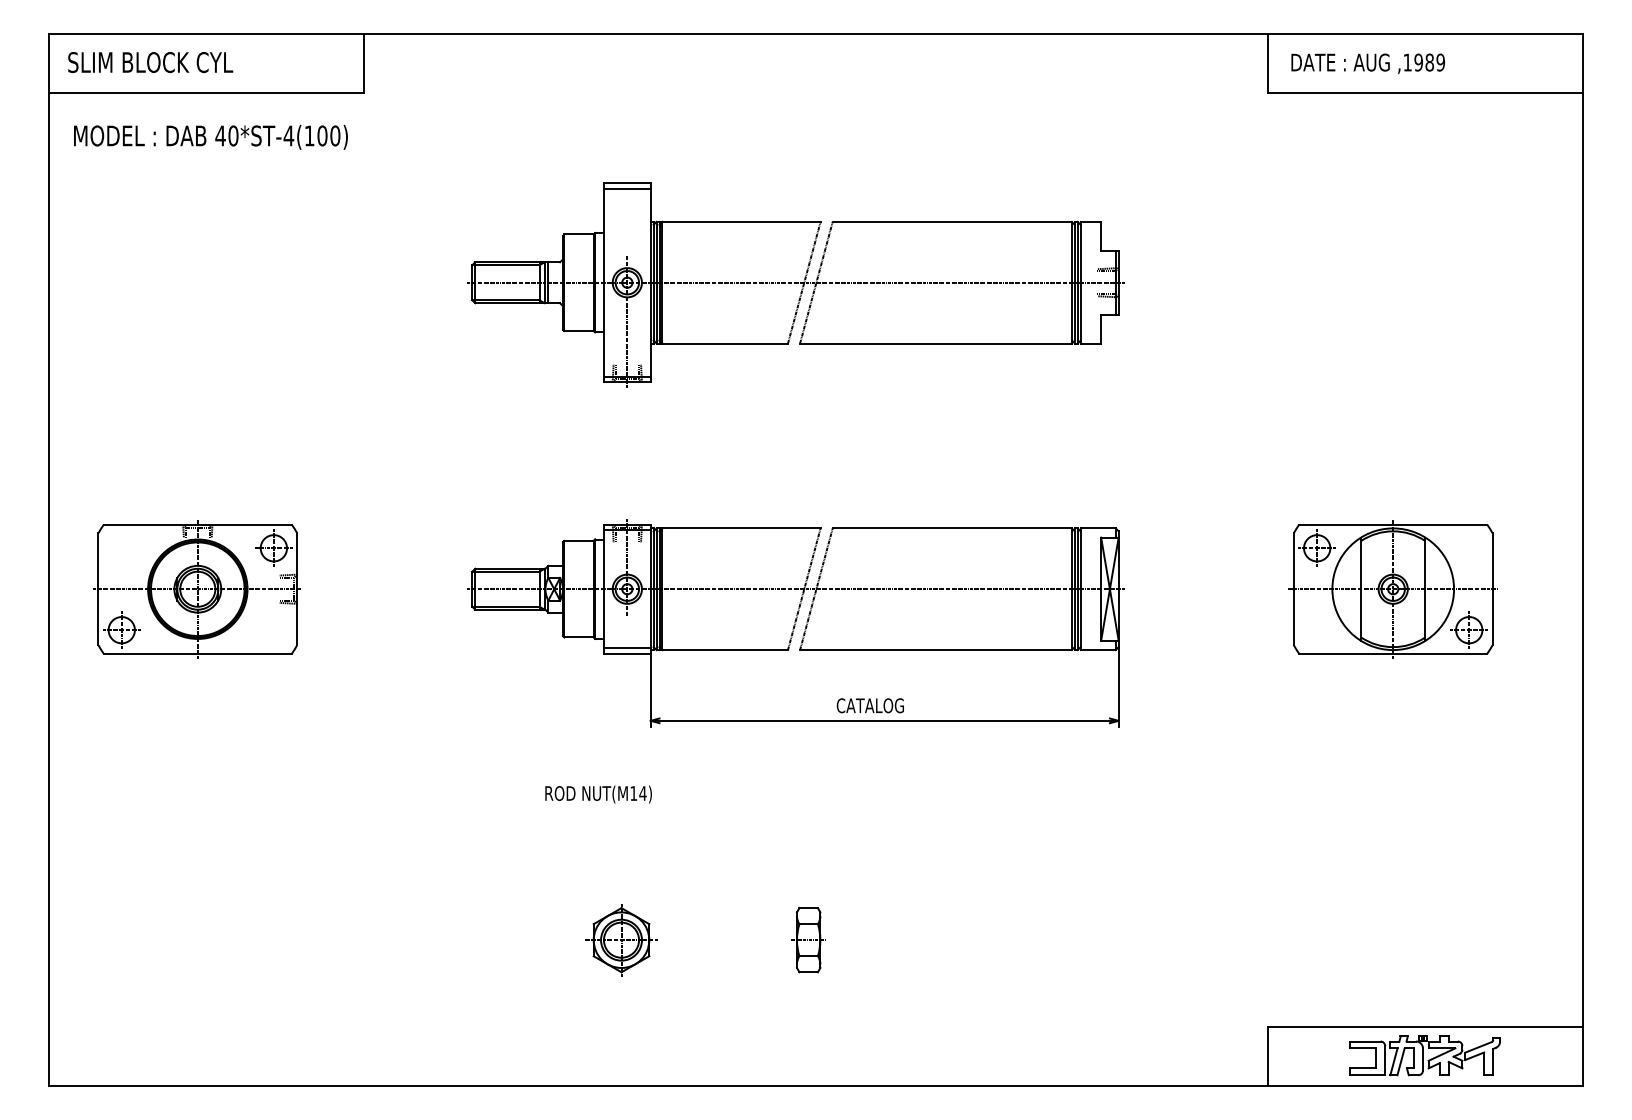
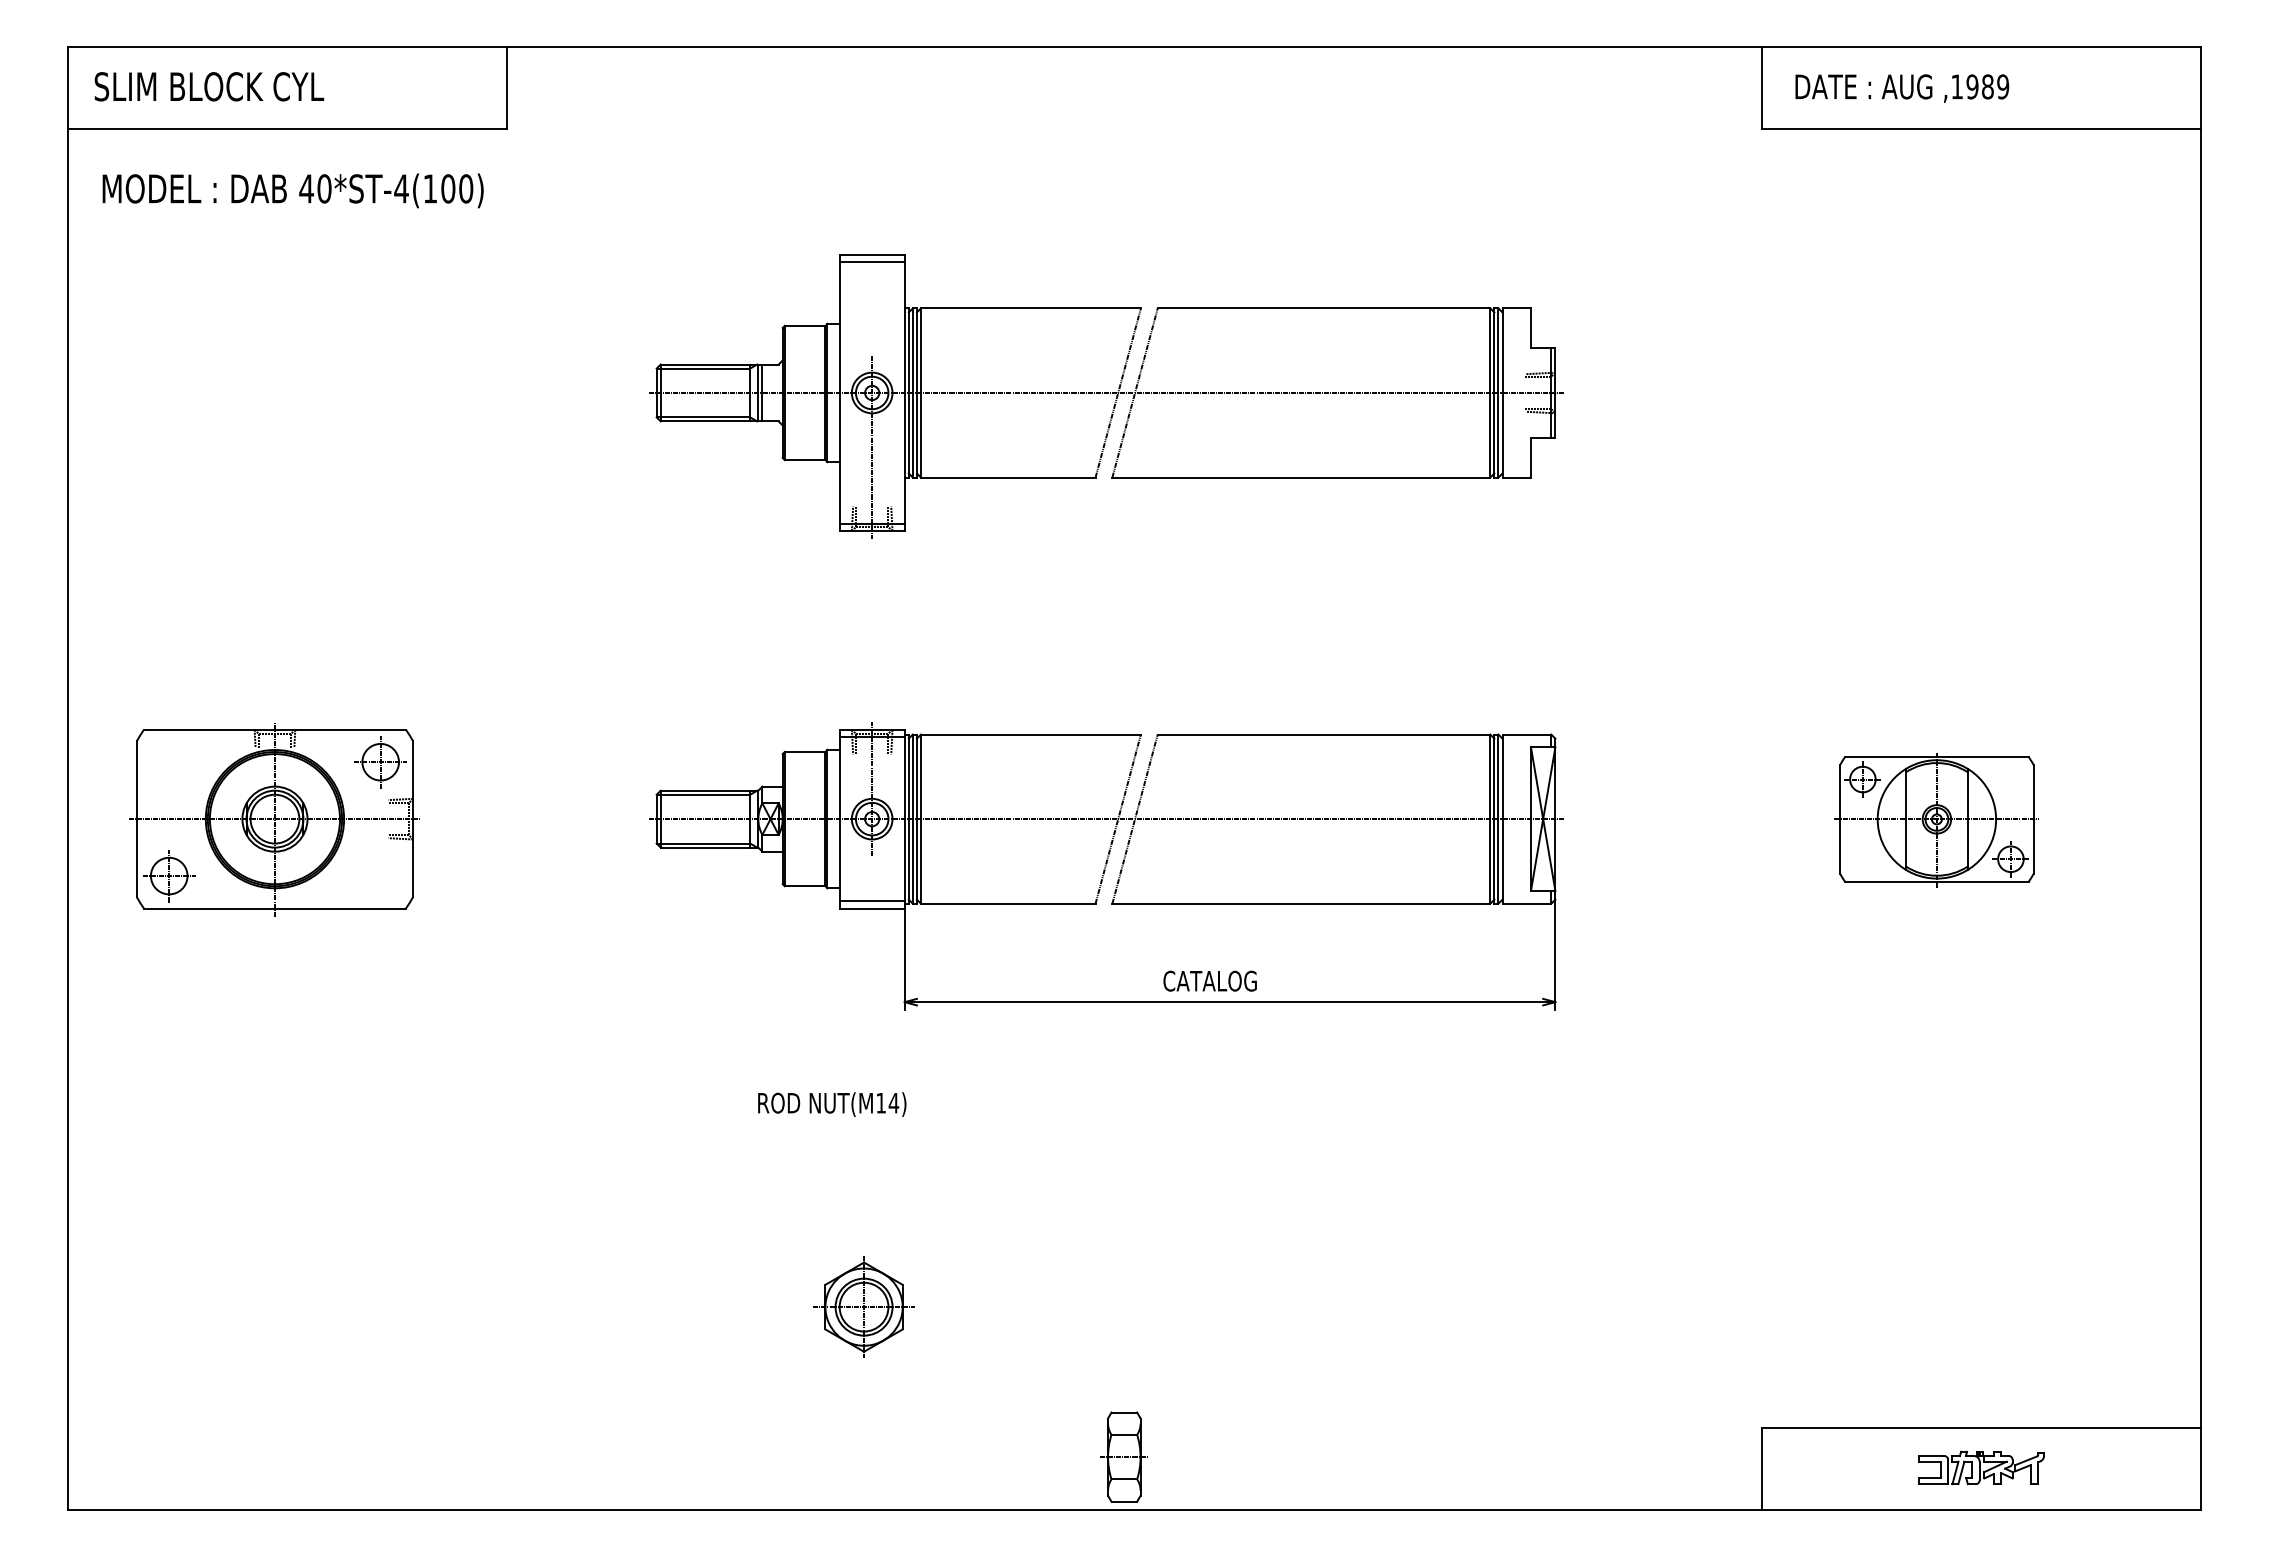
part: (1392, 589) -> (1936, 819), size x0.7
part: (808, 939) -> (1123, 1456), moved
part: (1425, 1055) -> (1981, 1467), size x0.6

